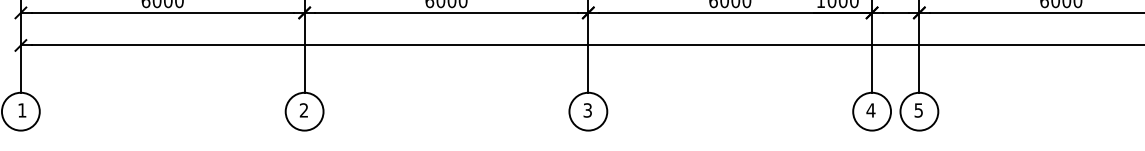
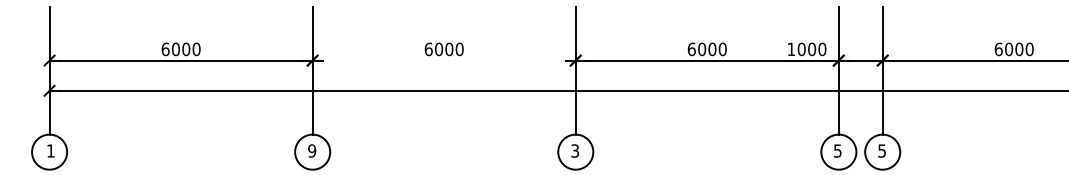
line: (445, 12) -> (443, 60), removed
text: (304, 109) -> (312, 150), 2 -> 9
text: (870, 109) -> (837, 150), 4 -> 5

